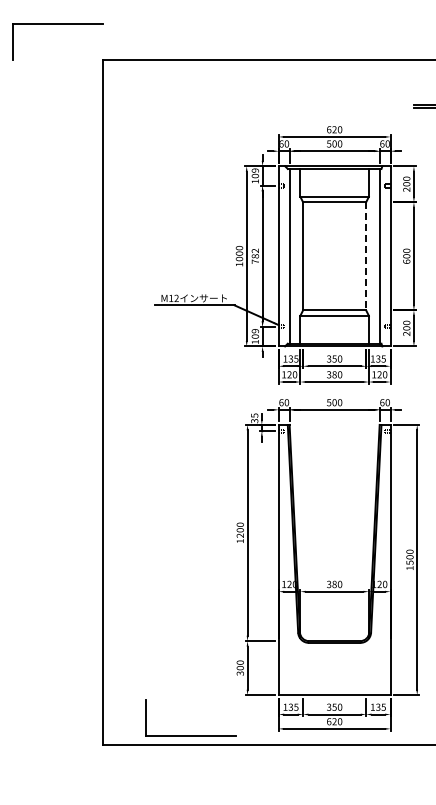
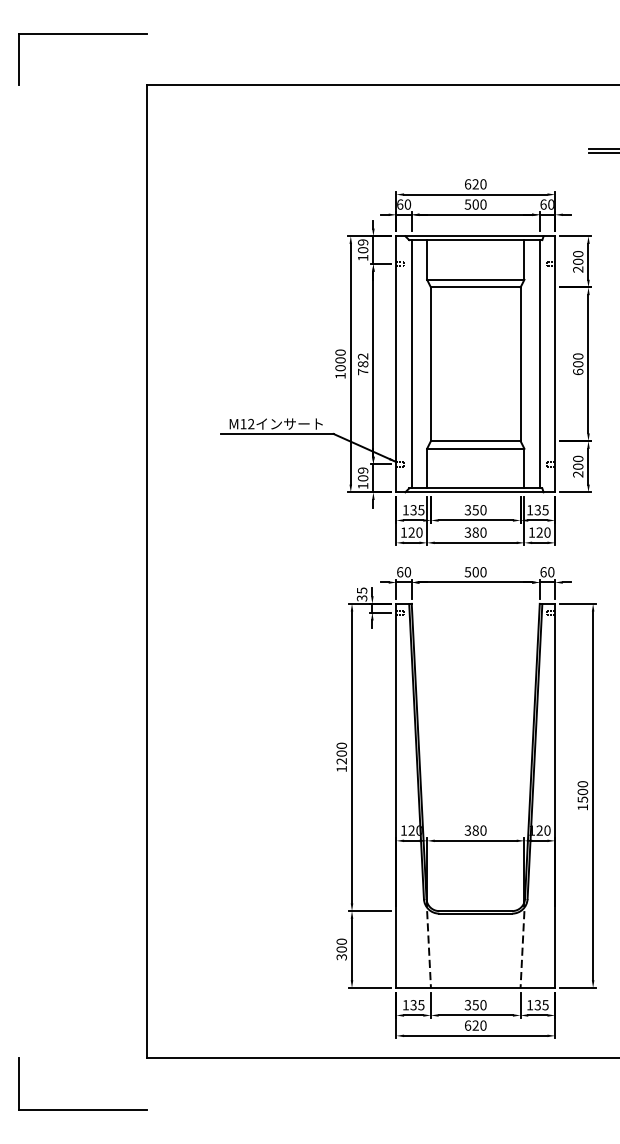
line: (366, 256) -> (521, 364), dashed -> solid
line: (301, 668) -> (428, 950), added
line: (367, 668) -> (522, 950), added
part: (190, 735) -> (81, 1109), moved

